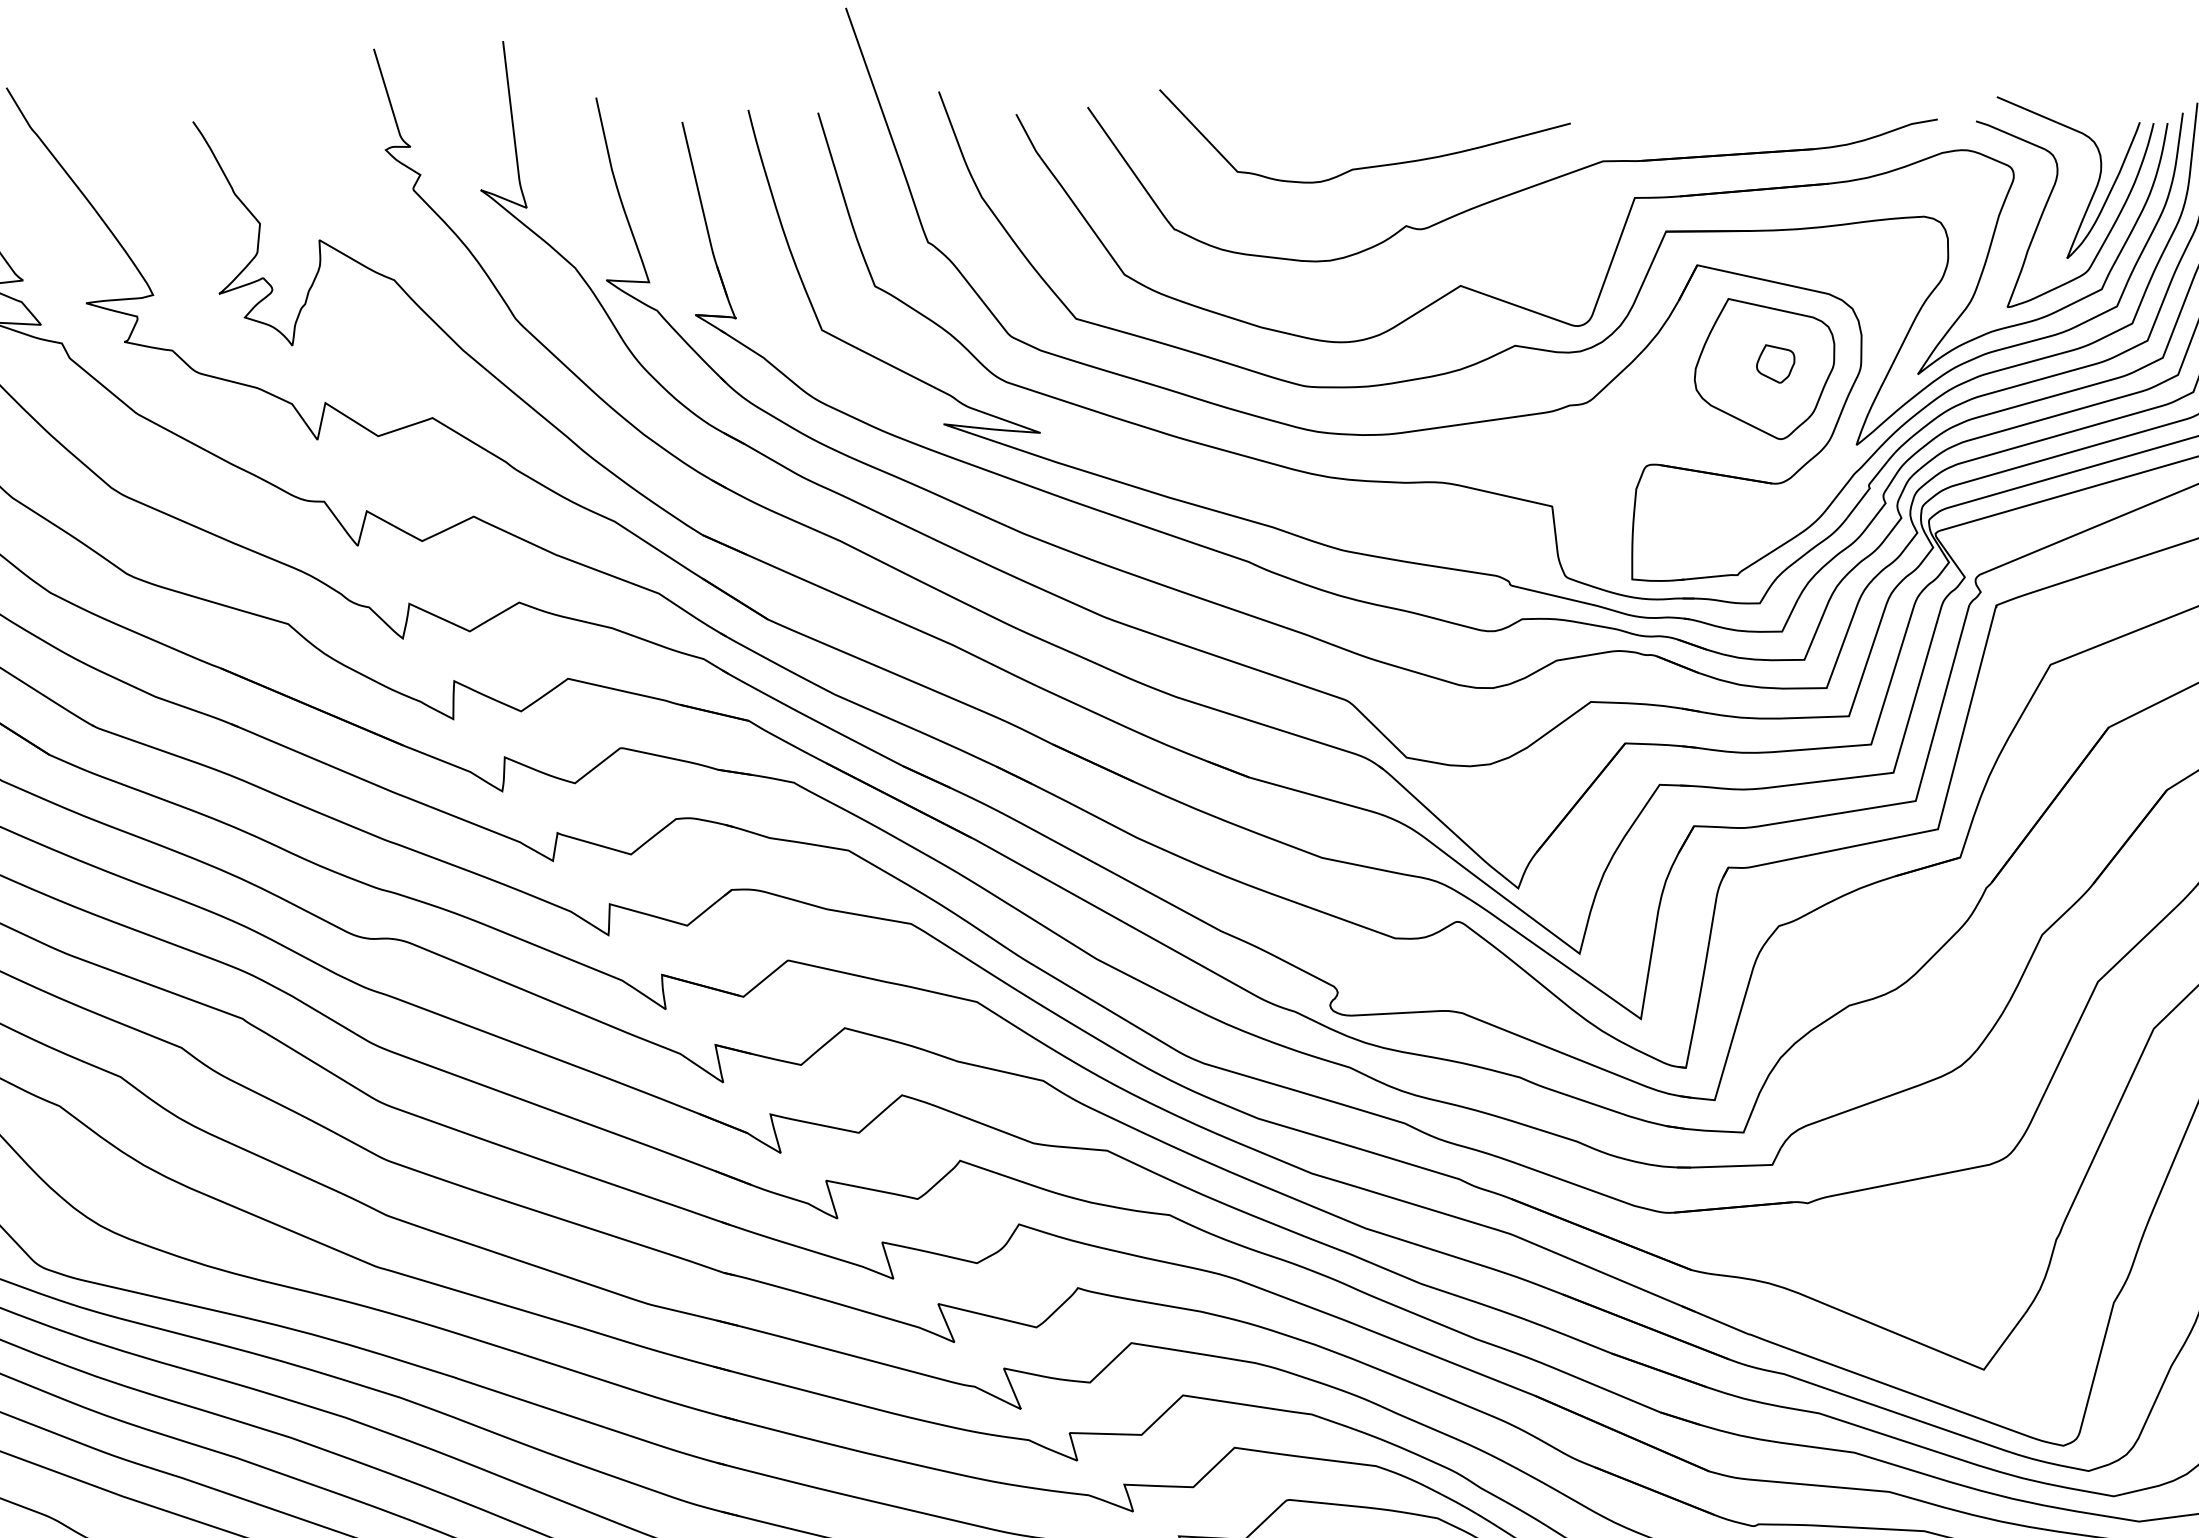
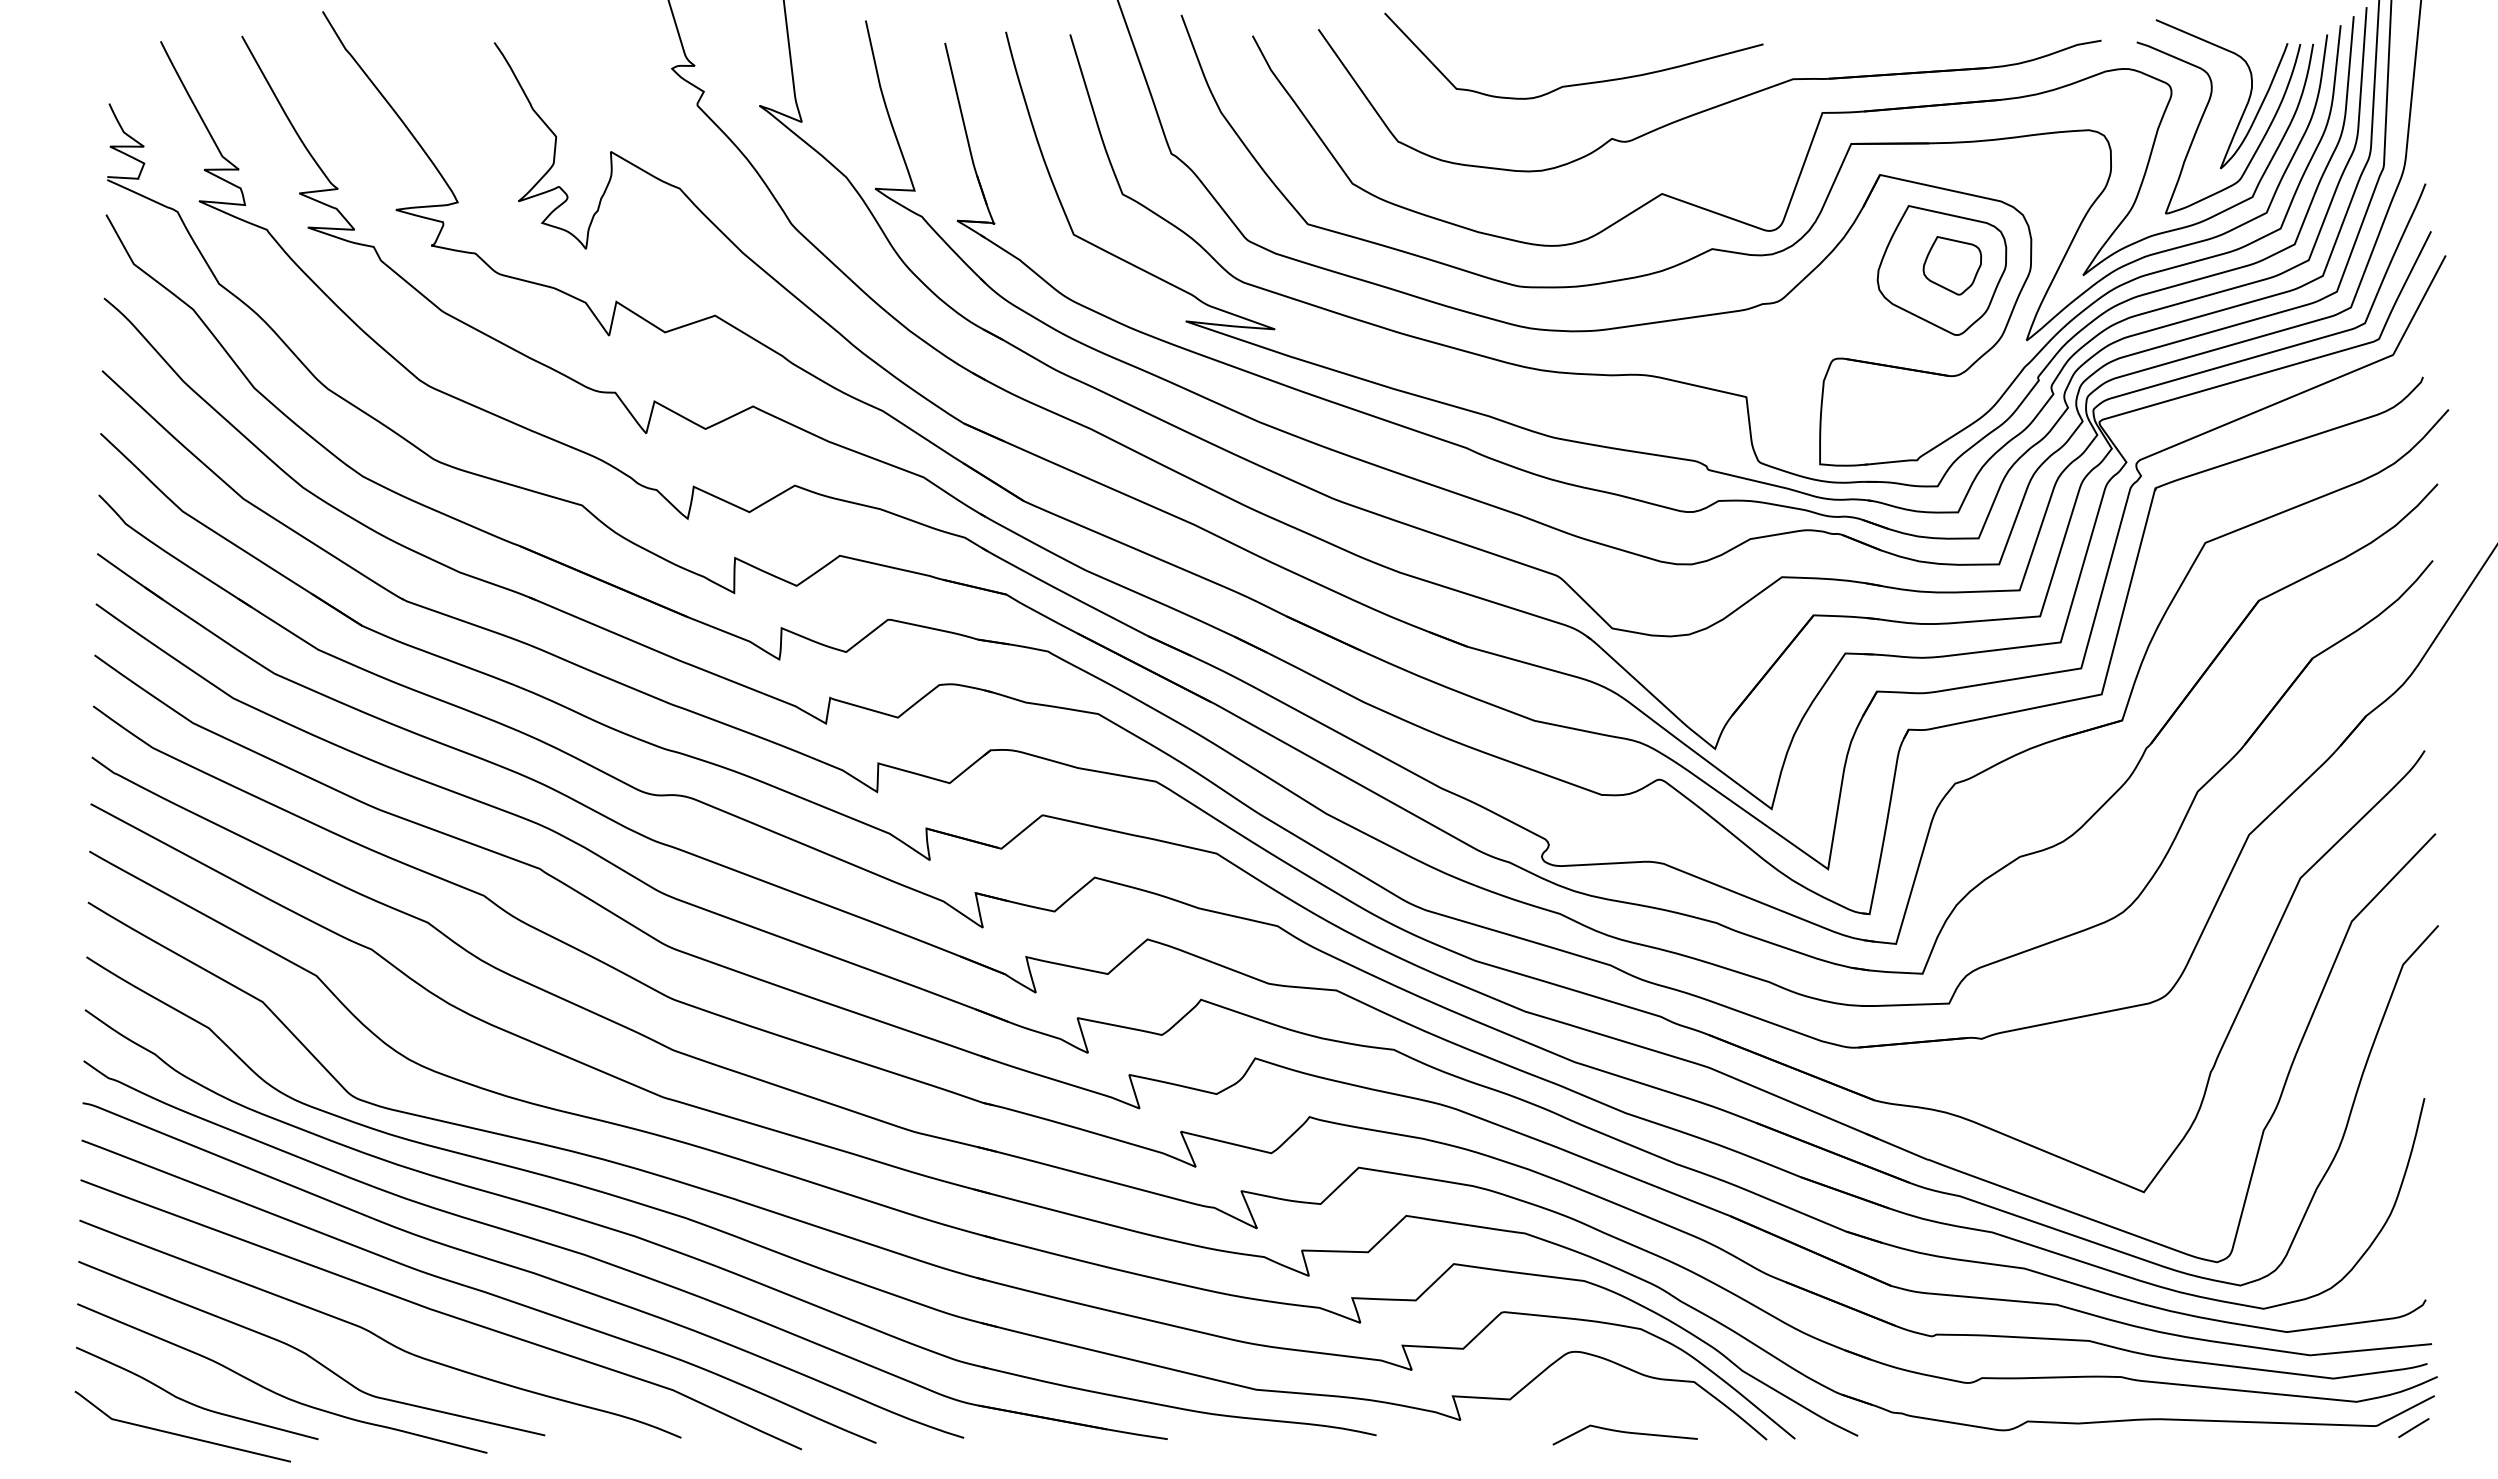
part: (1774, 363) -> (1951, 265), size x1.67

